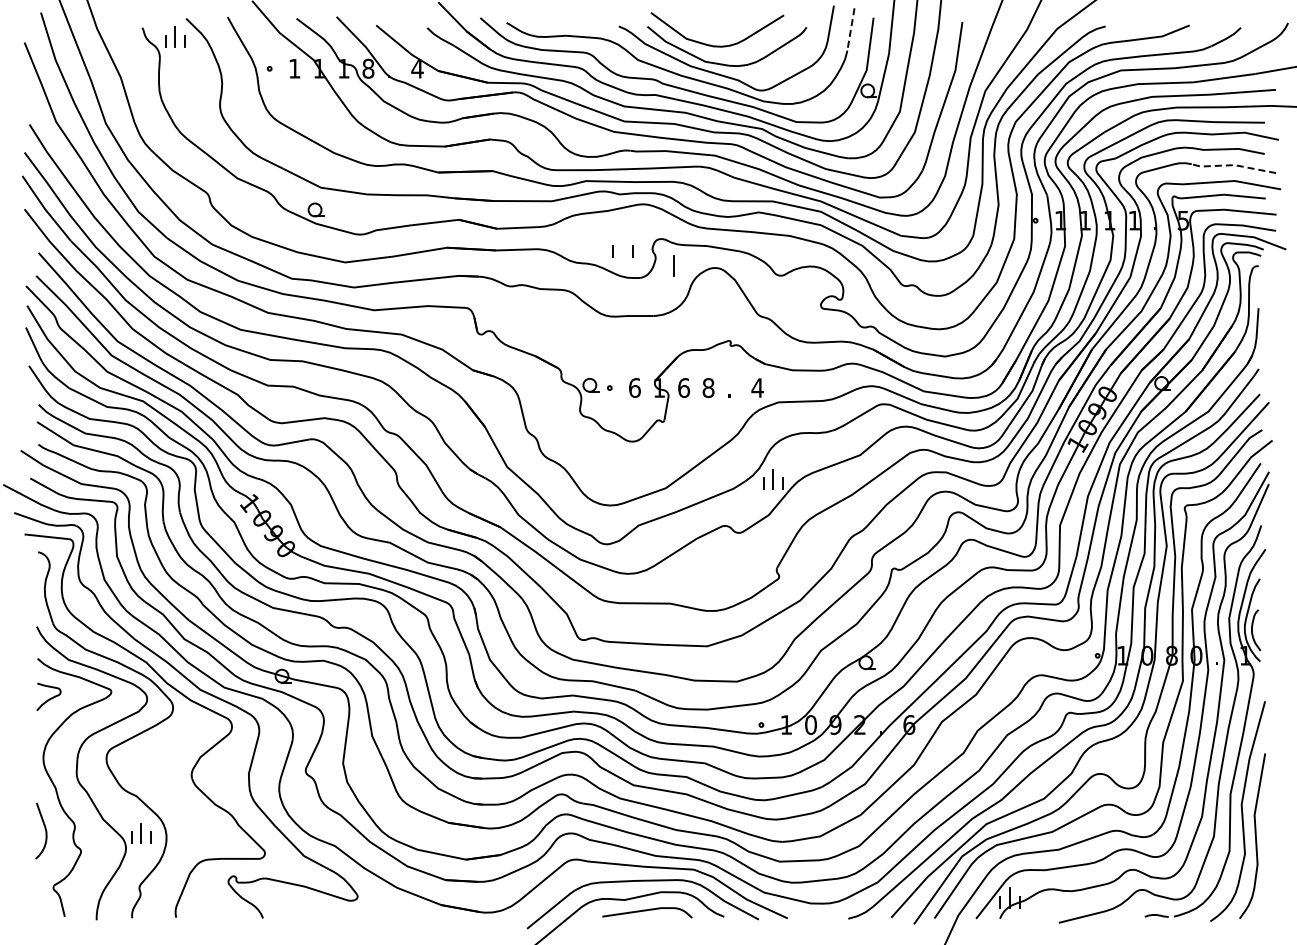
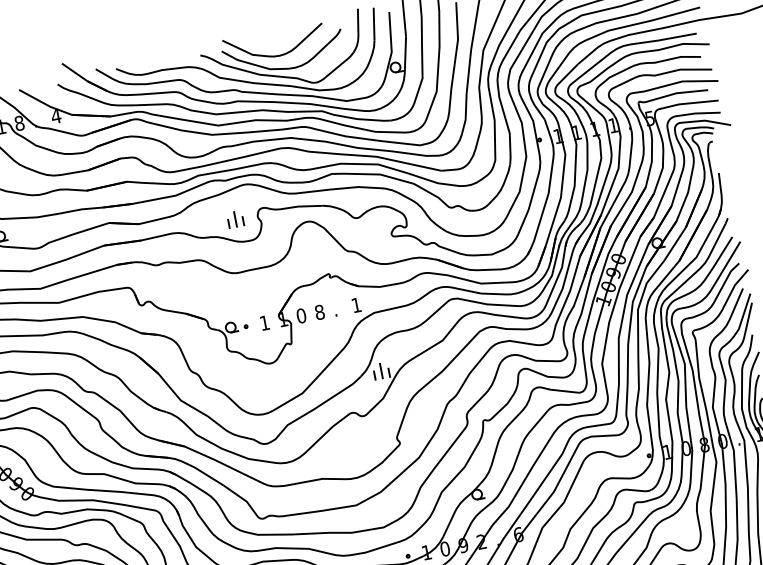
line: (850, 29) -> (373, 24), dashed -> solid
line: (1233, 165) -> (679, 70), dashed -> solid
line: (673, 265) -> (235, 219), moved
text: (684, 387) -> (301, 315), 6 -> 0
text: (757, 387) -> (356, 304), 4 -> 1
text: (634, 388) -> (264, 323), 6 -> 1

